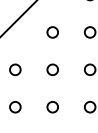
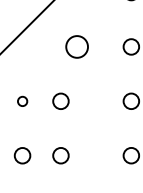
circle: (52, 32) -> (76, 47), size x1.4
circle: (15, 69) -> (22, 100), size x0.6
circle: (52, 69) -> (60, 100), moved
circle: (52, 107) -> (60, 156), moved

